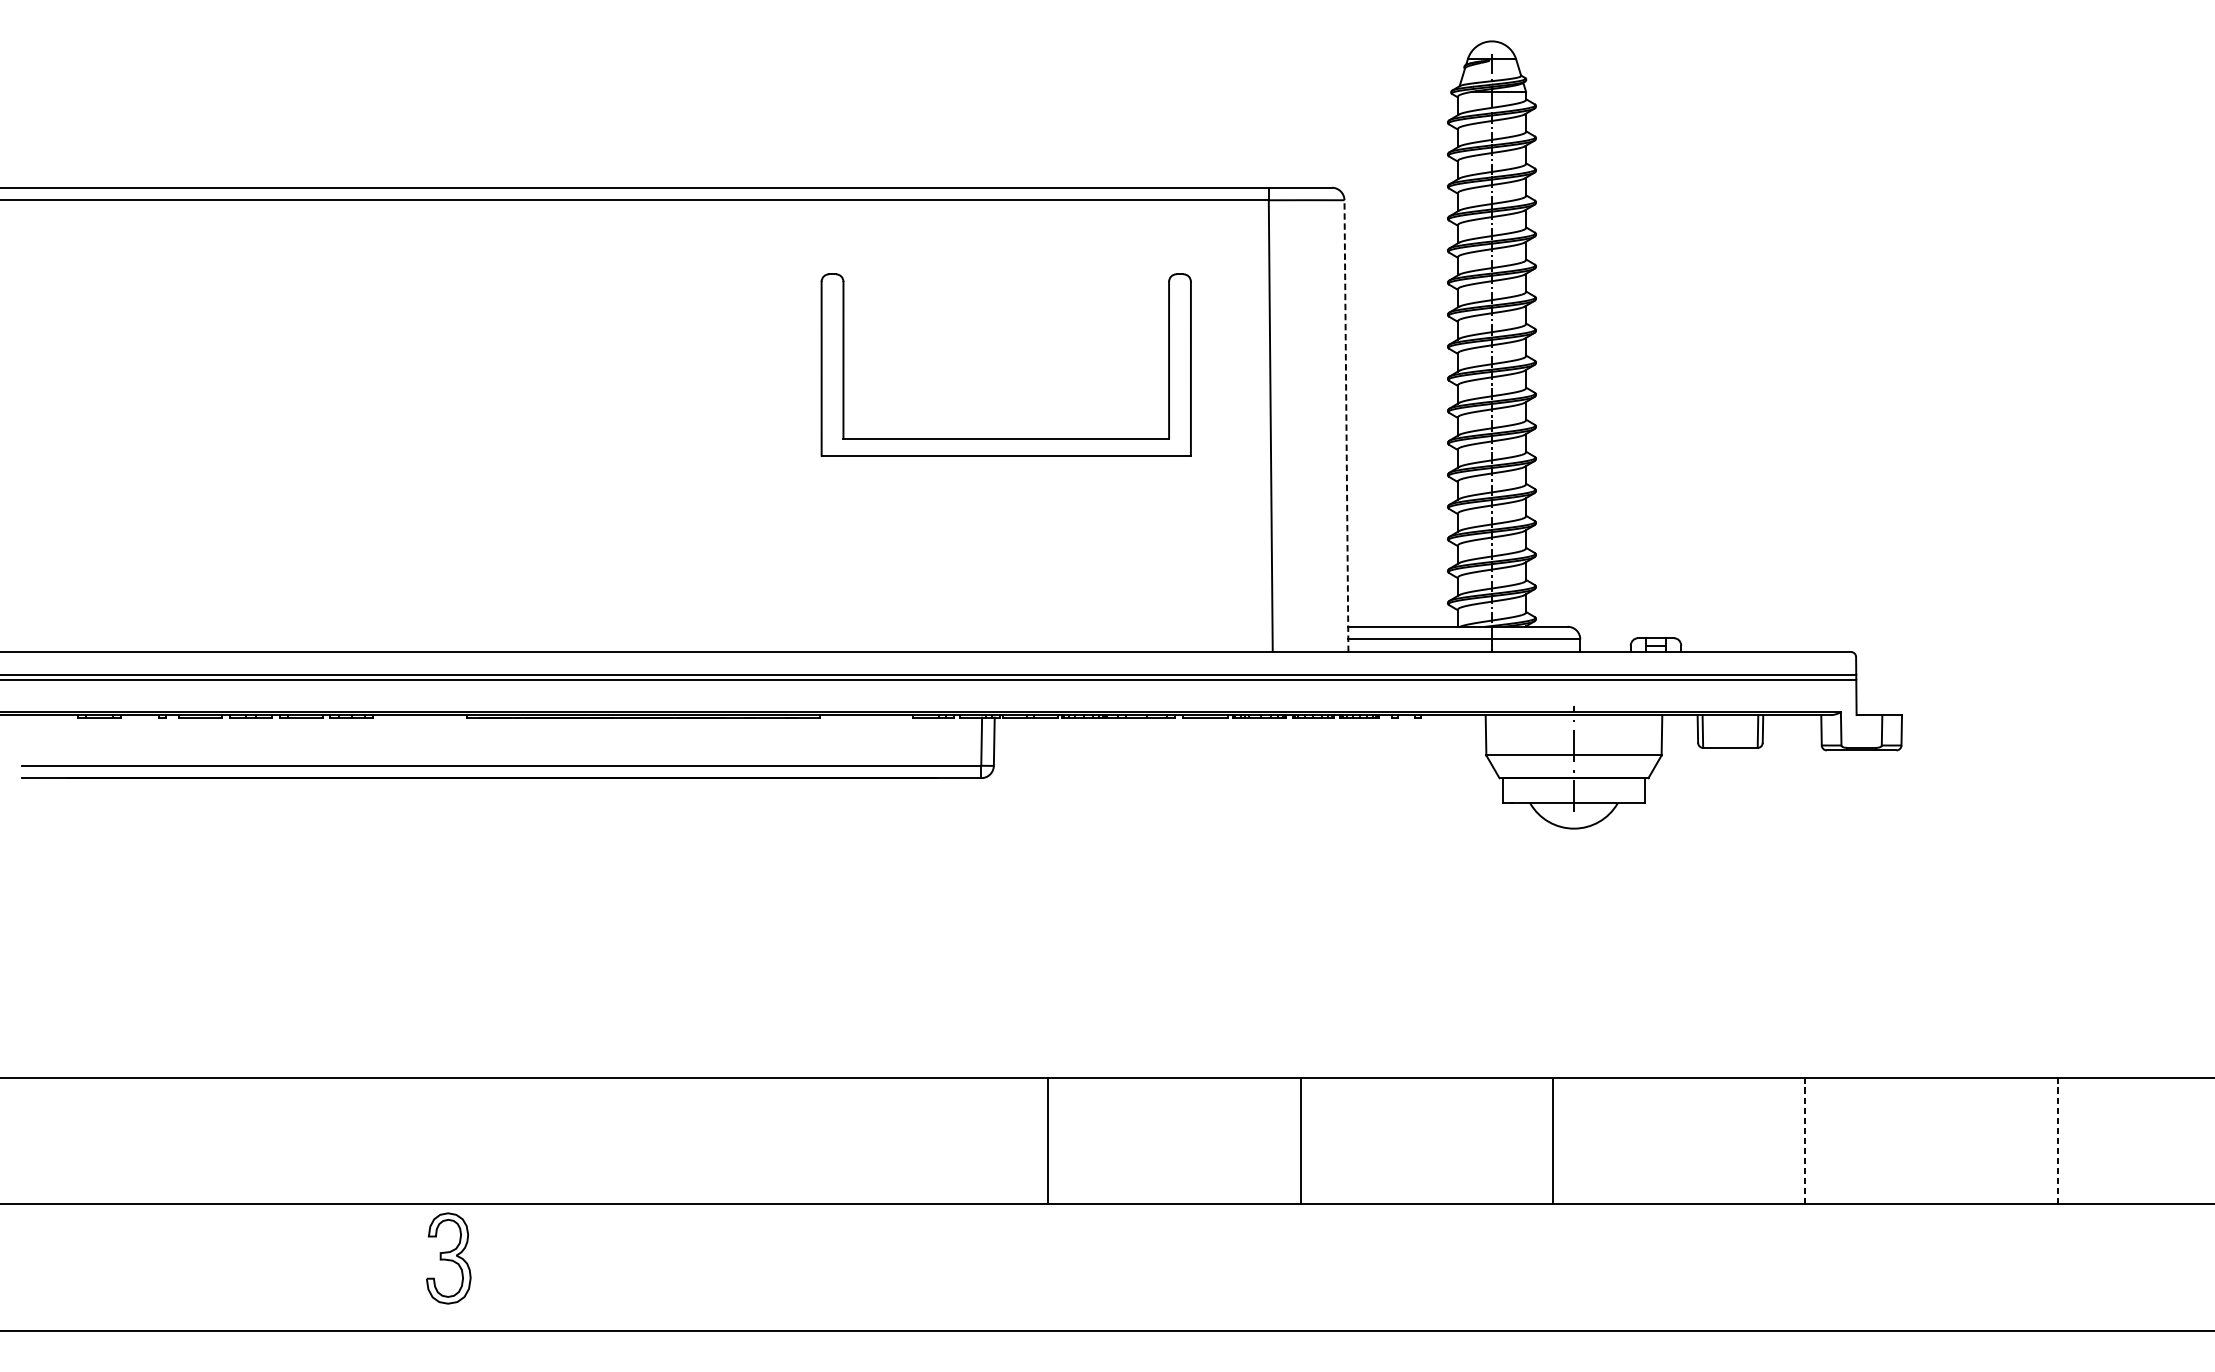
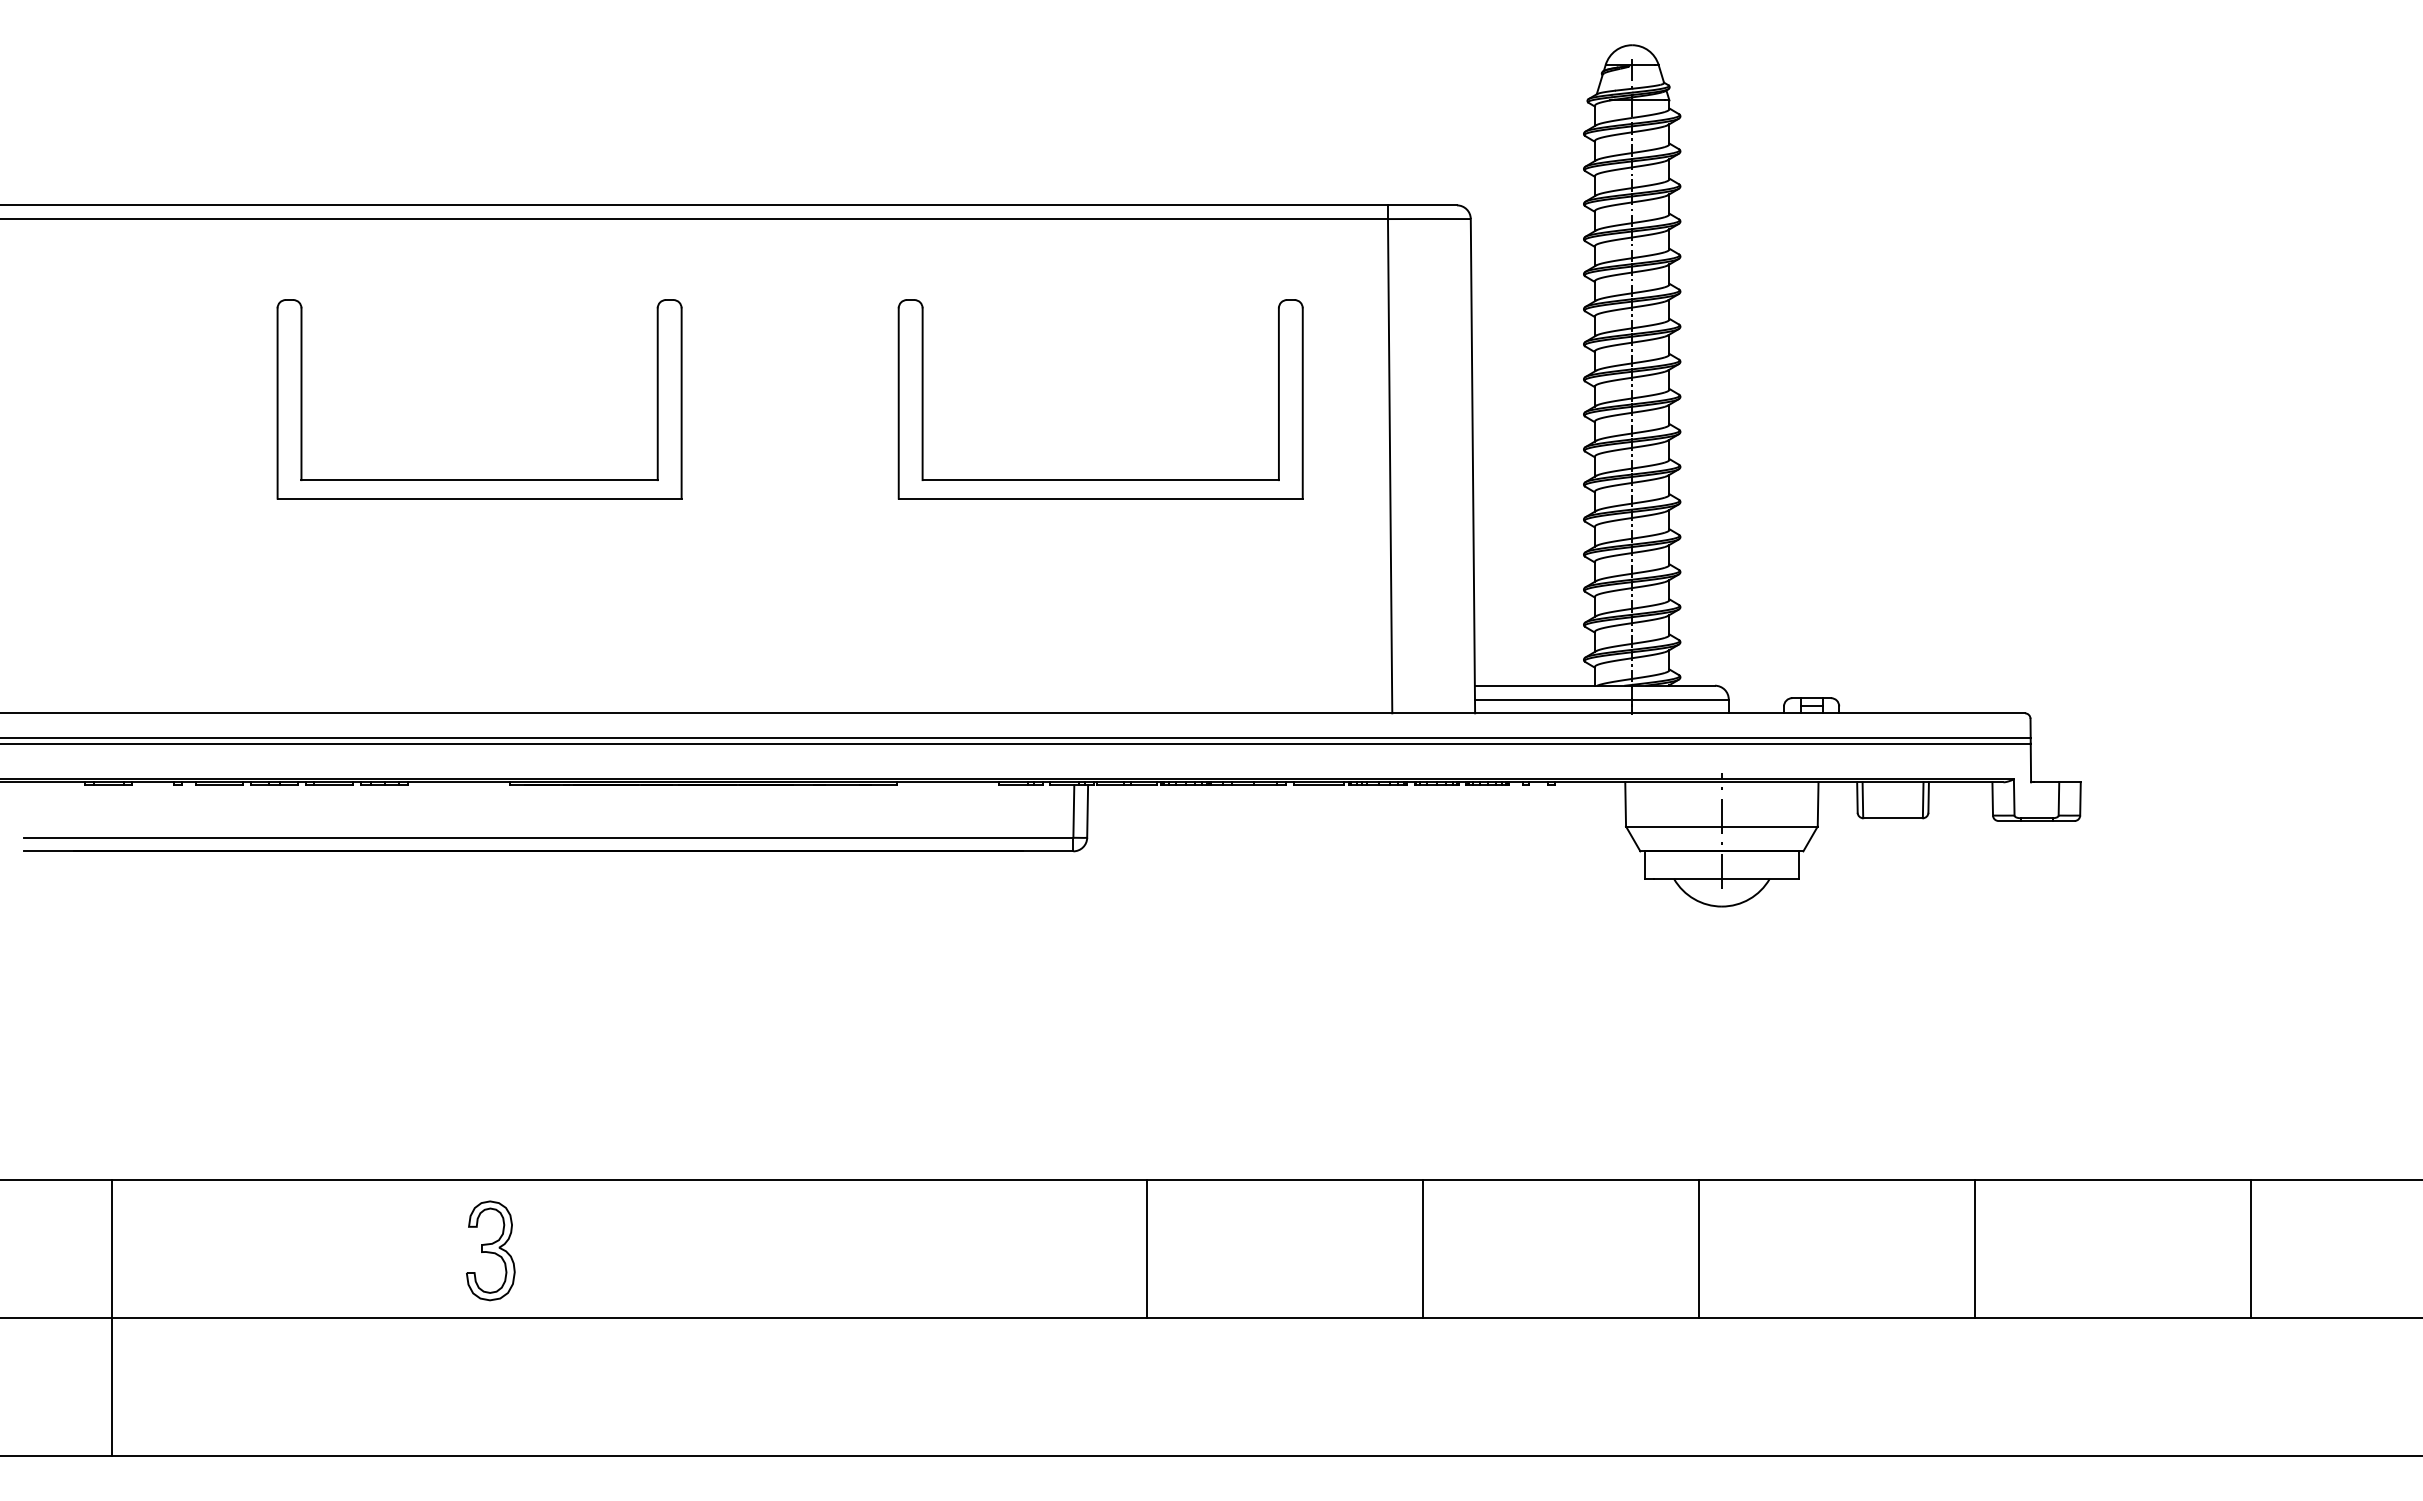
line: (1346, 425) -> (1472, 465), dashed -> solid
part: (438, 438) -> (479, 479), added
line: (1805, 1141) -> (1975, 1248), dashed -> solid
line: (2058, 1141) -> (2251, 1248), dashed -> solid
line: (102, 1204) -> (111, 1317), added
part: (448, 1258) -> (490, 1250), moved

